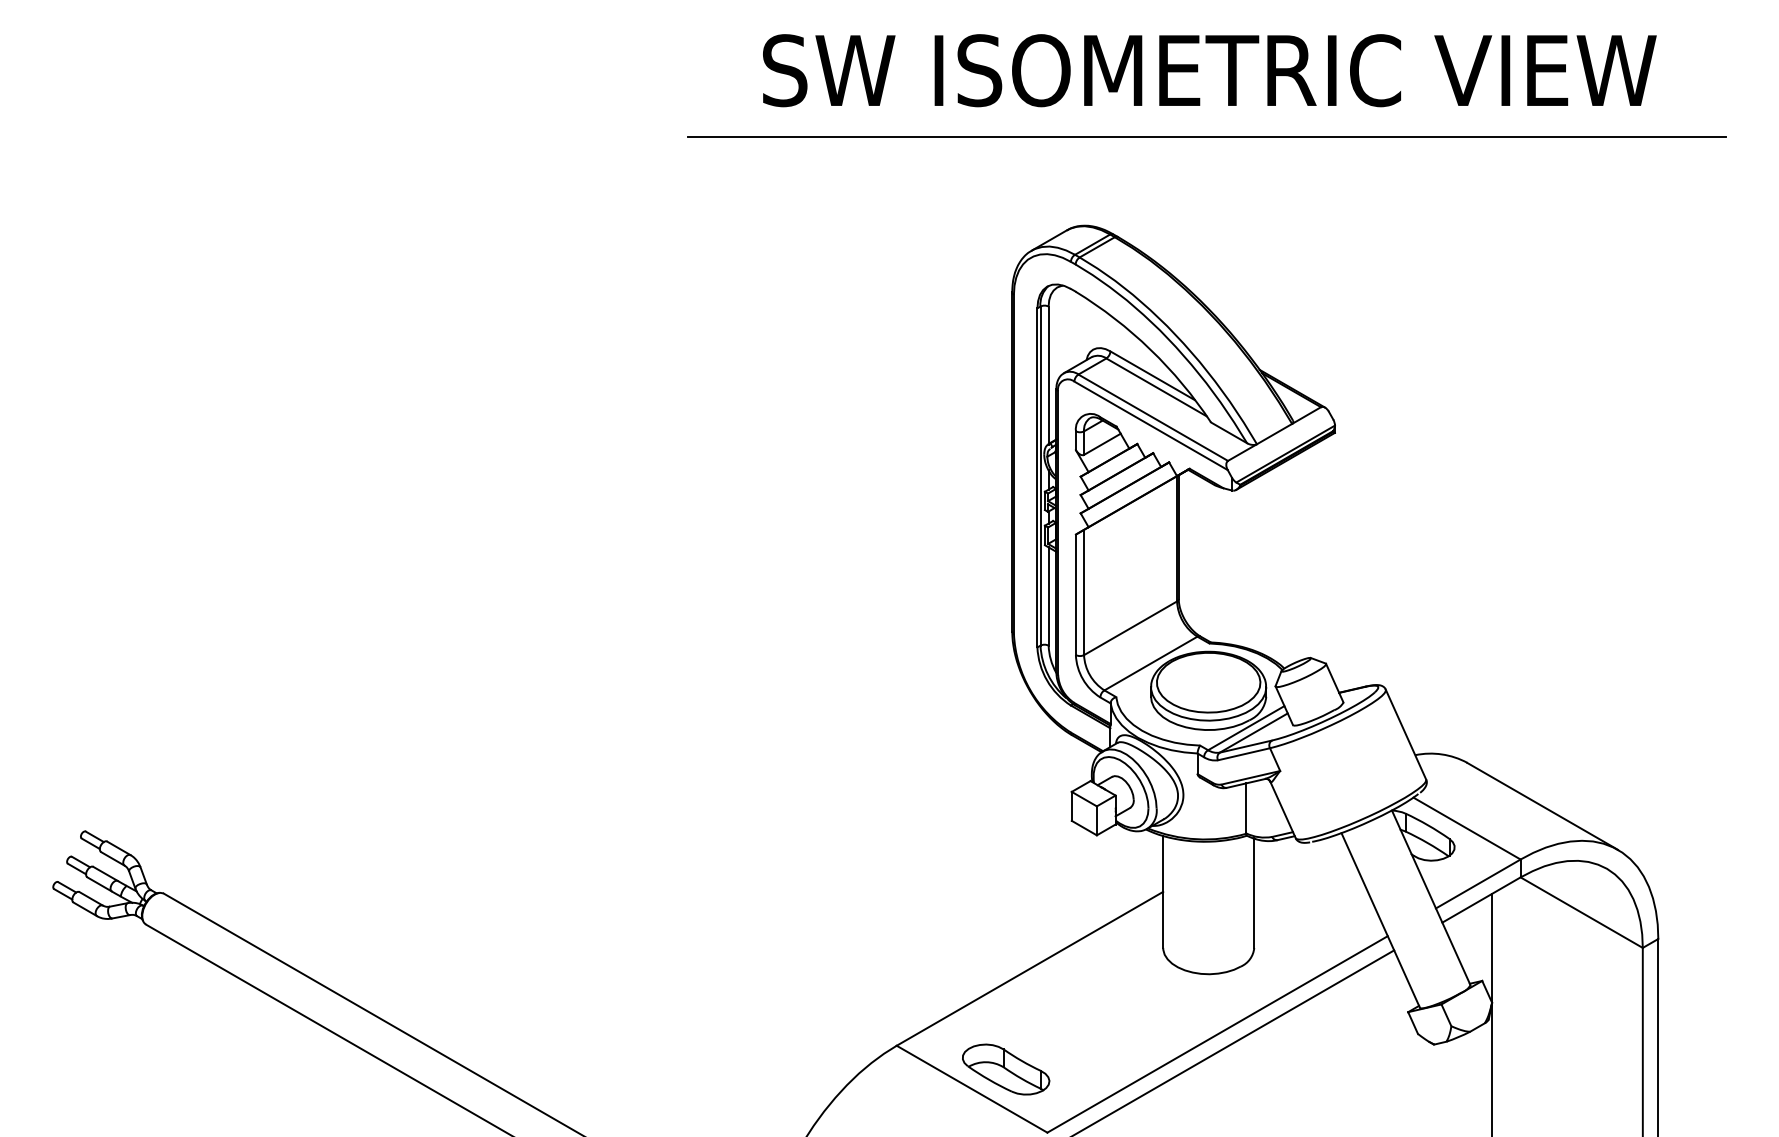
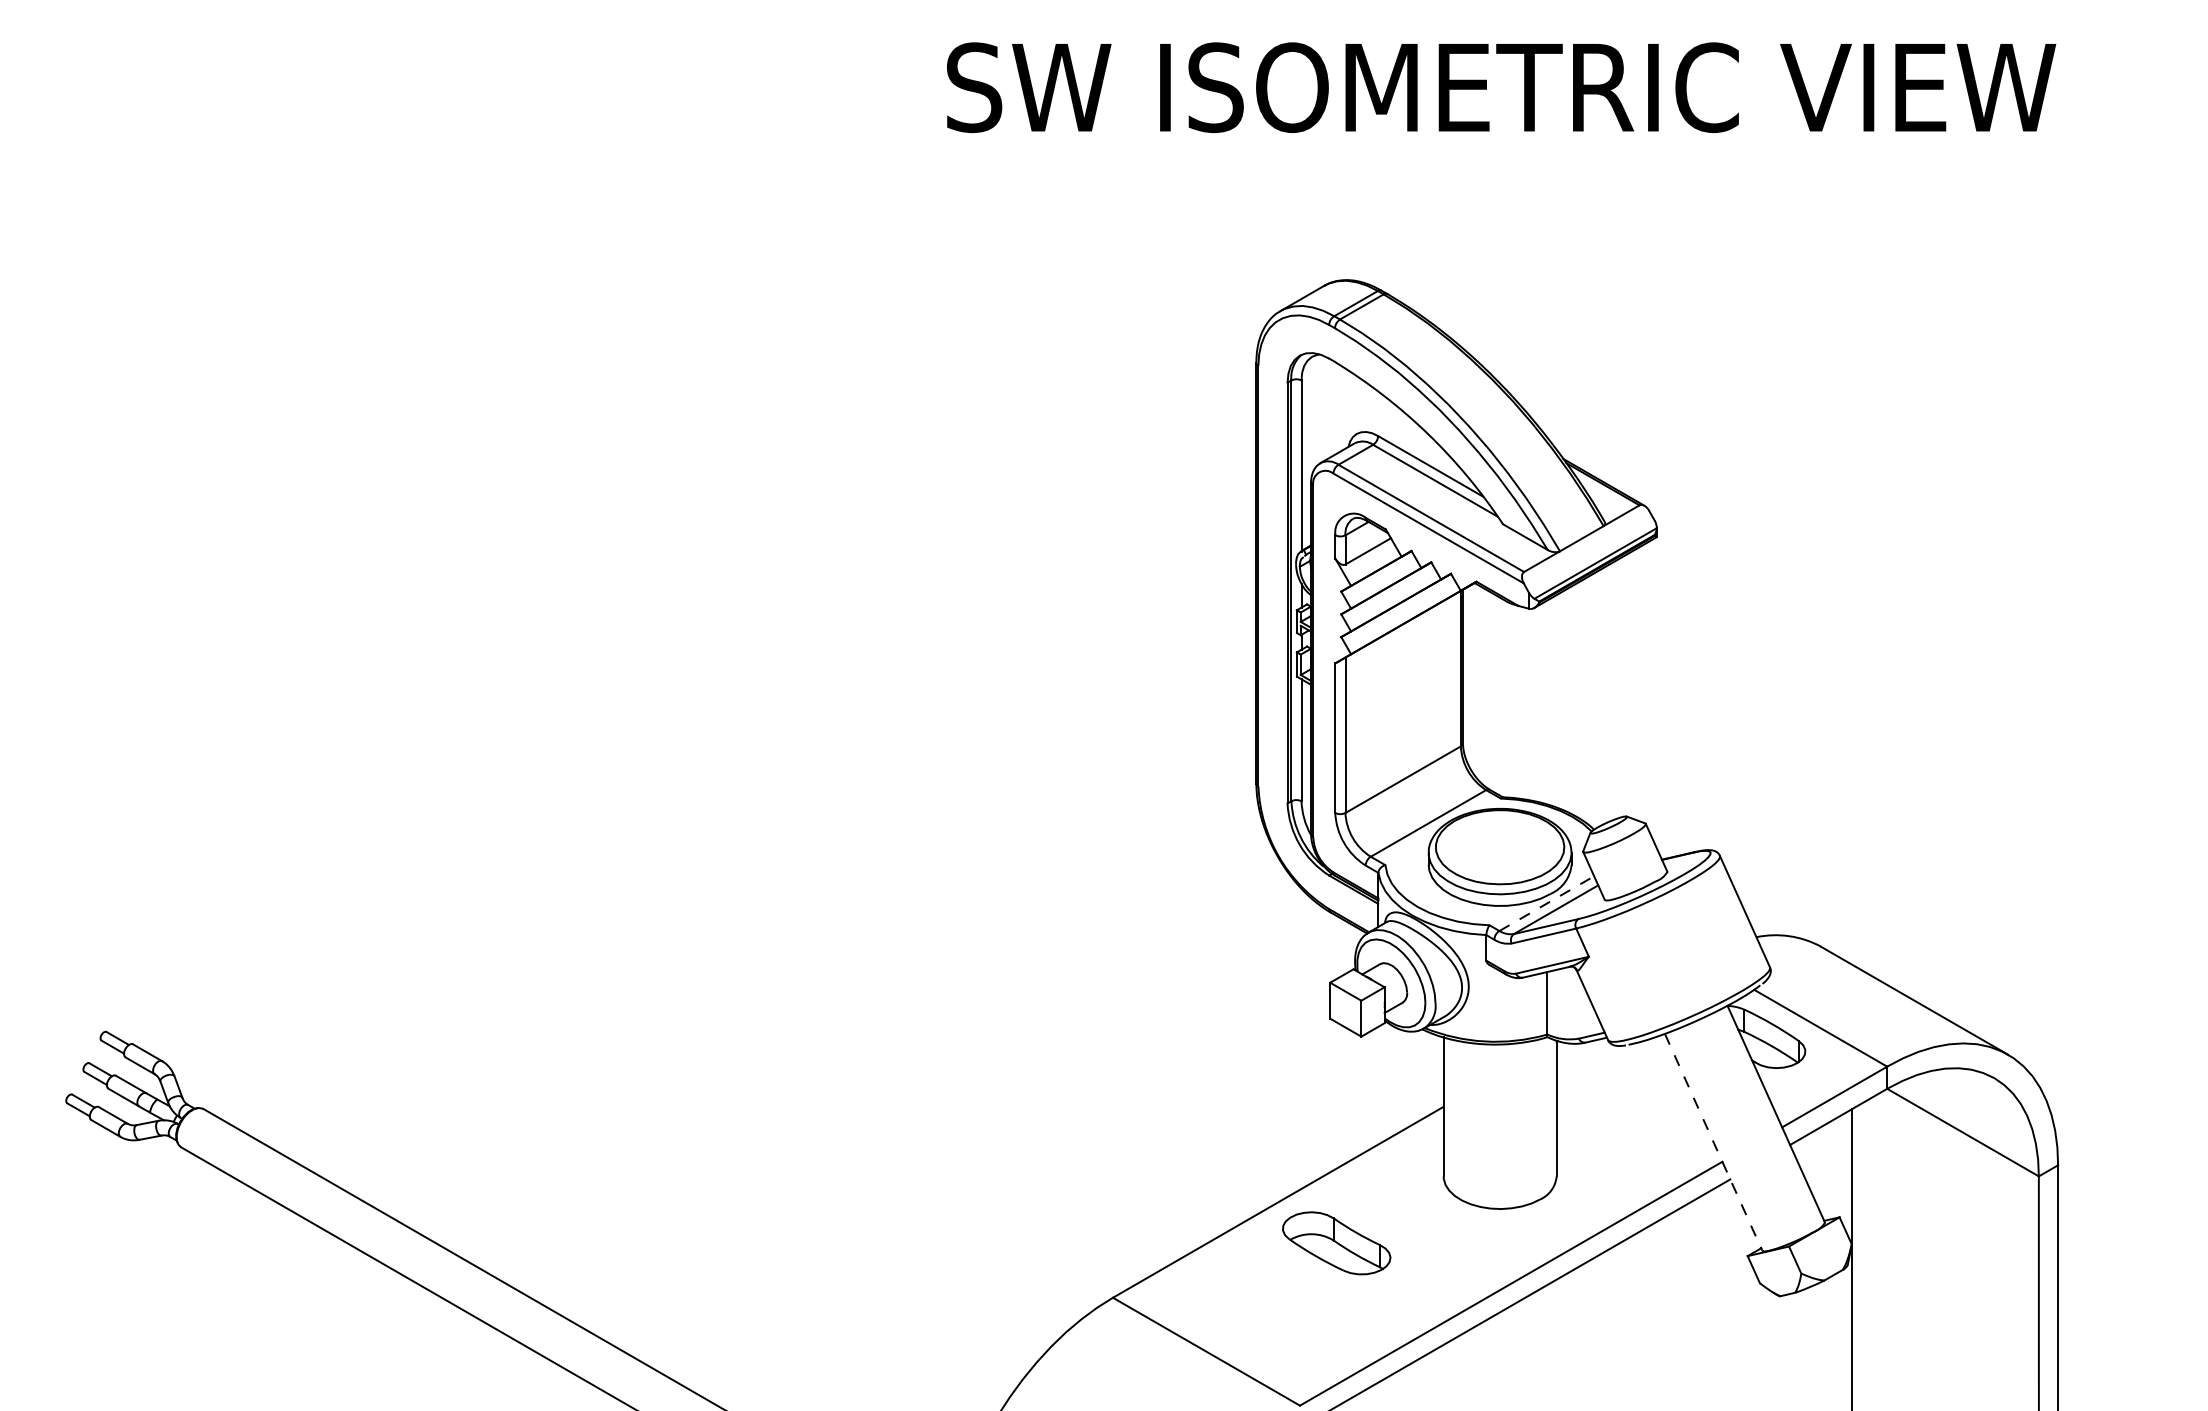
line: (1206, 137) -> (1497, 170), removed
line: (1246, 728) -> (1546, 903), solid -> dashed
line: (1380, 920) -> (1713, 1142), solid -> dashed
part: (1005, 1069) -> (1336, 1243), moved

